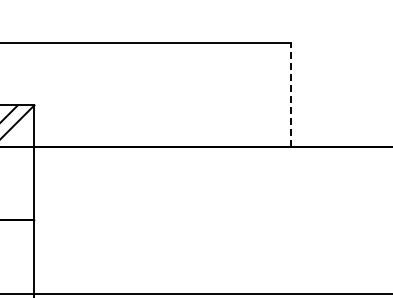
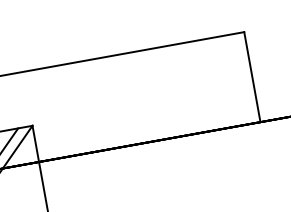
line: (290, 94) -> (252, 76), dashed -> solid

